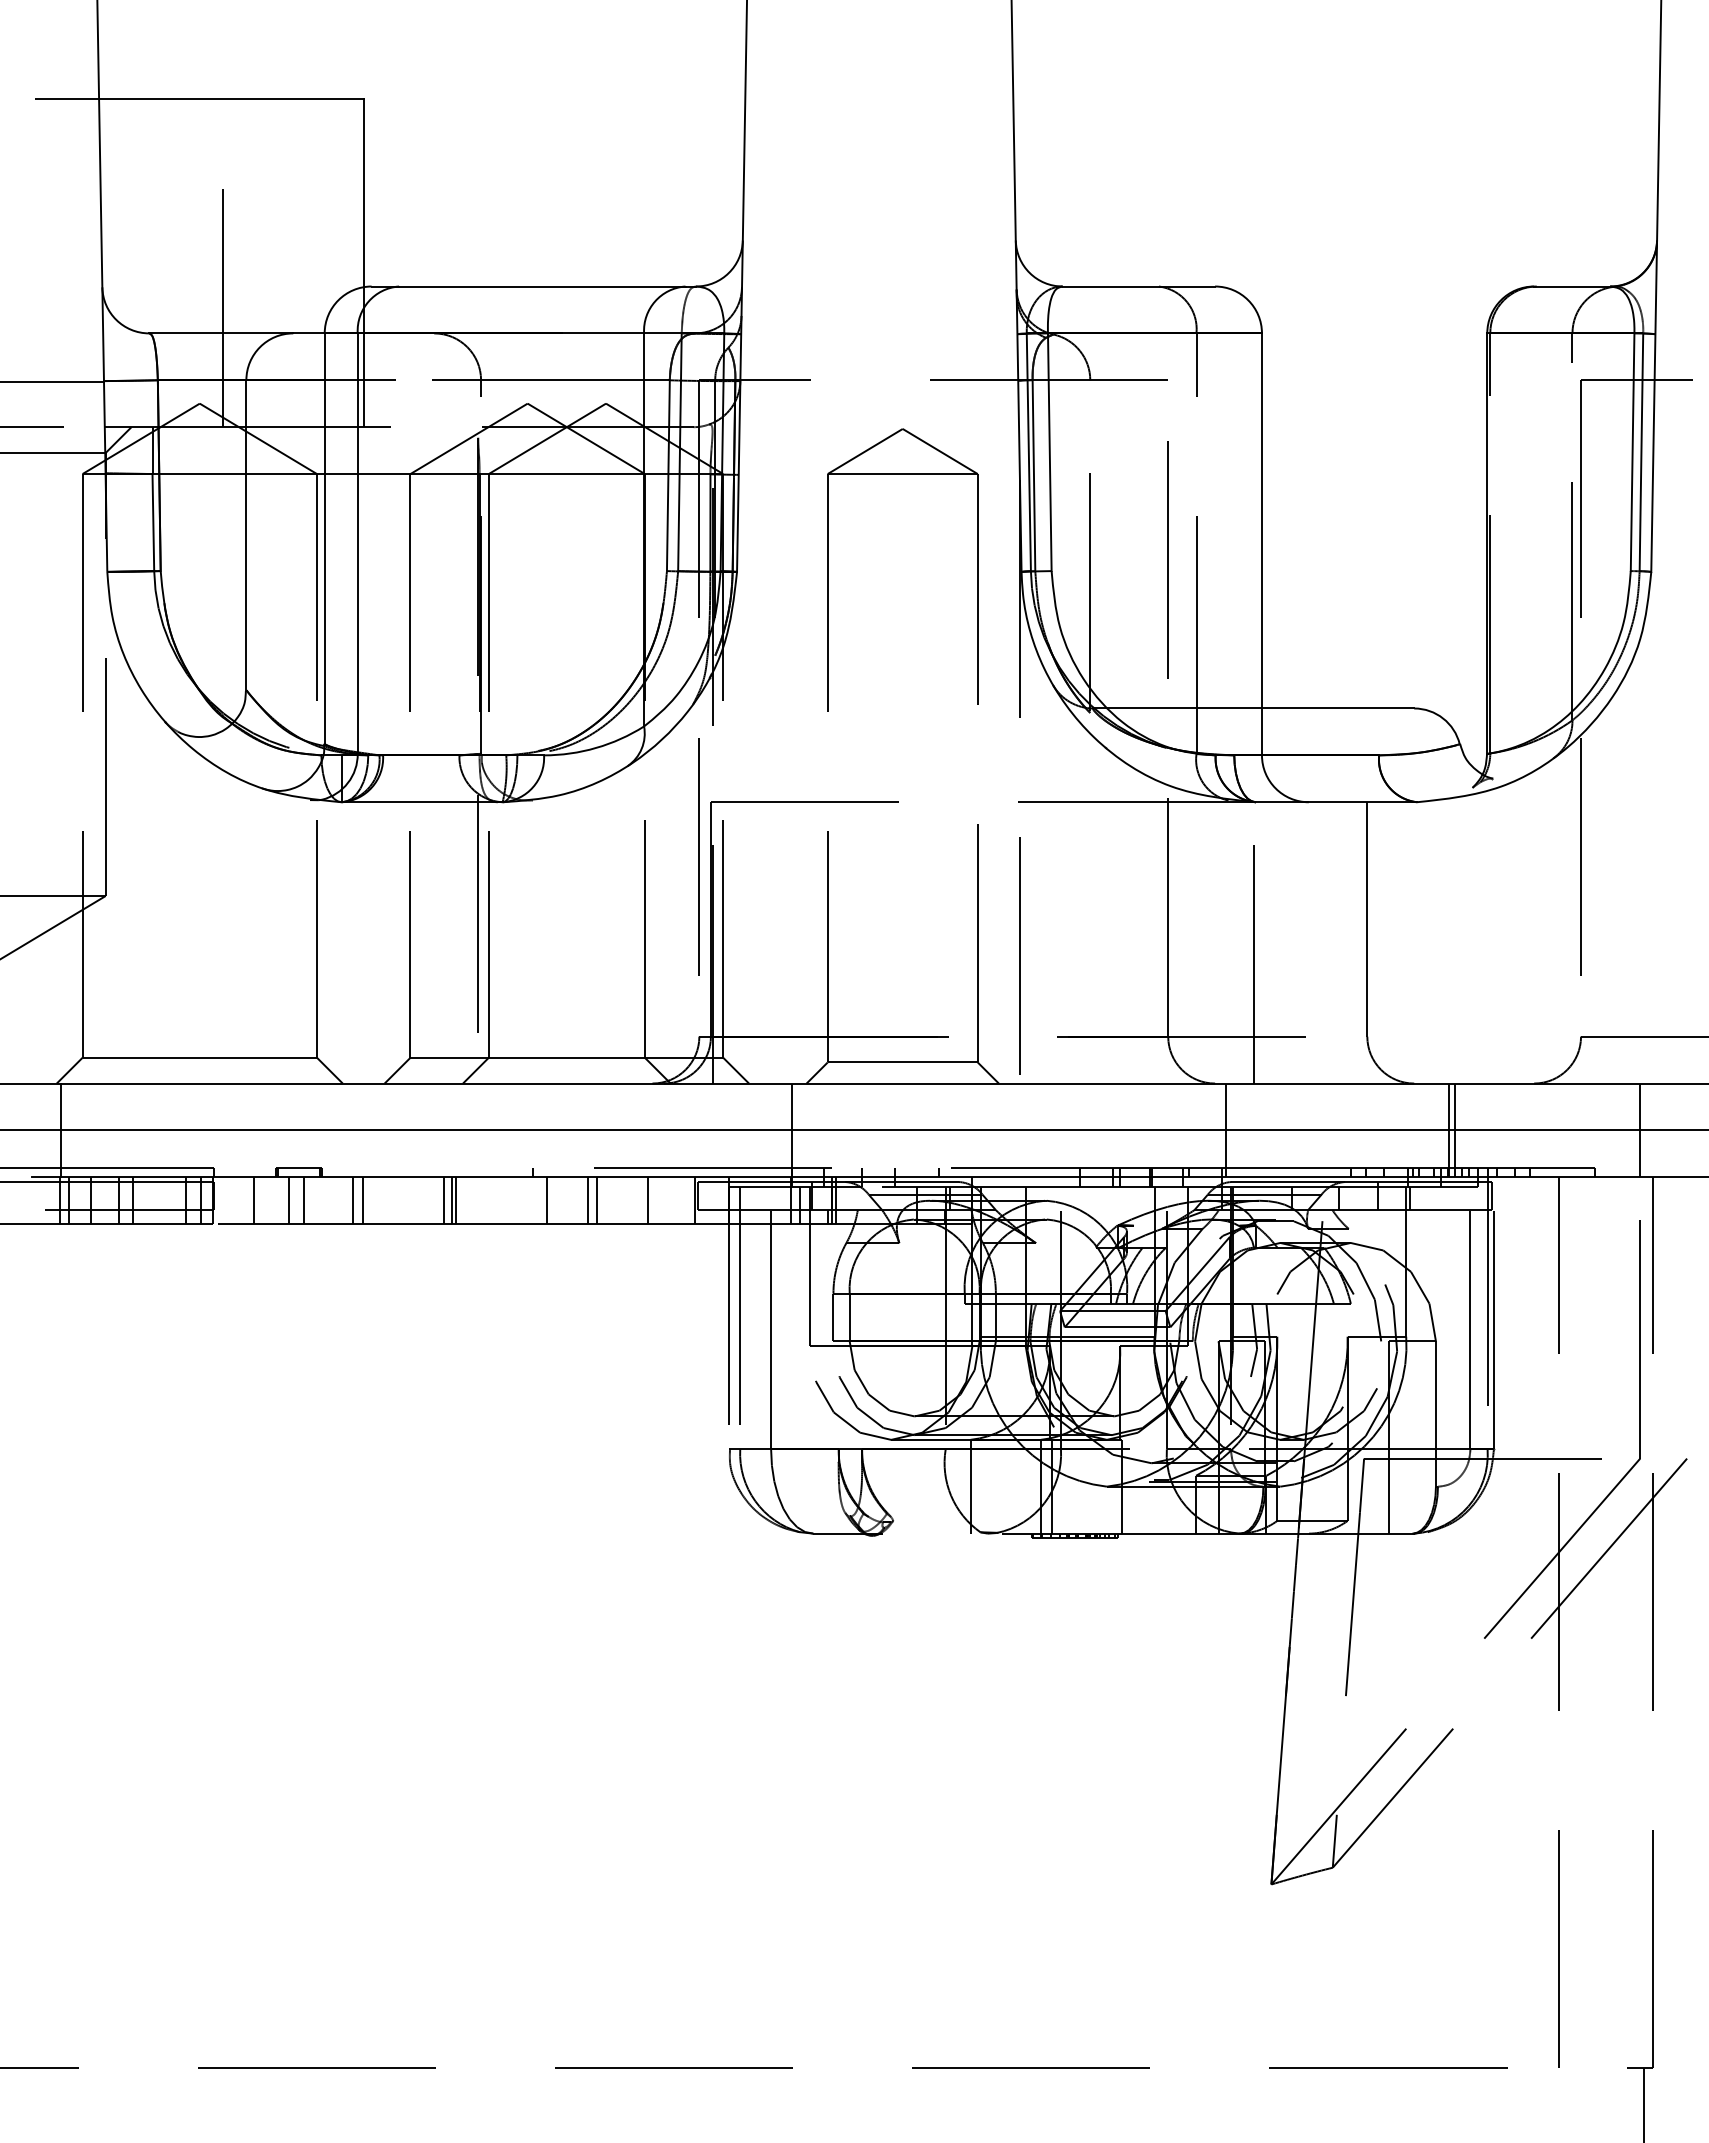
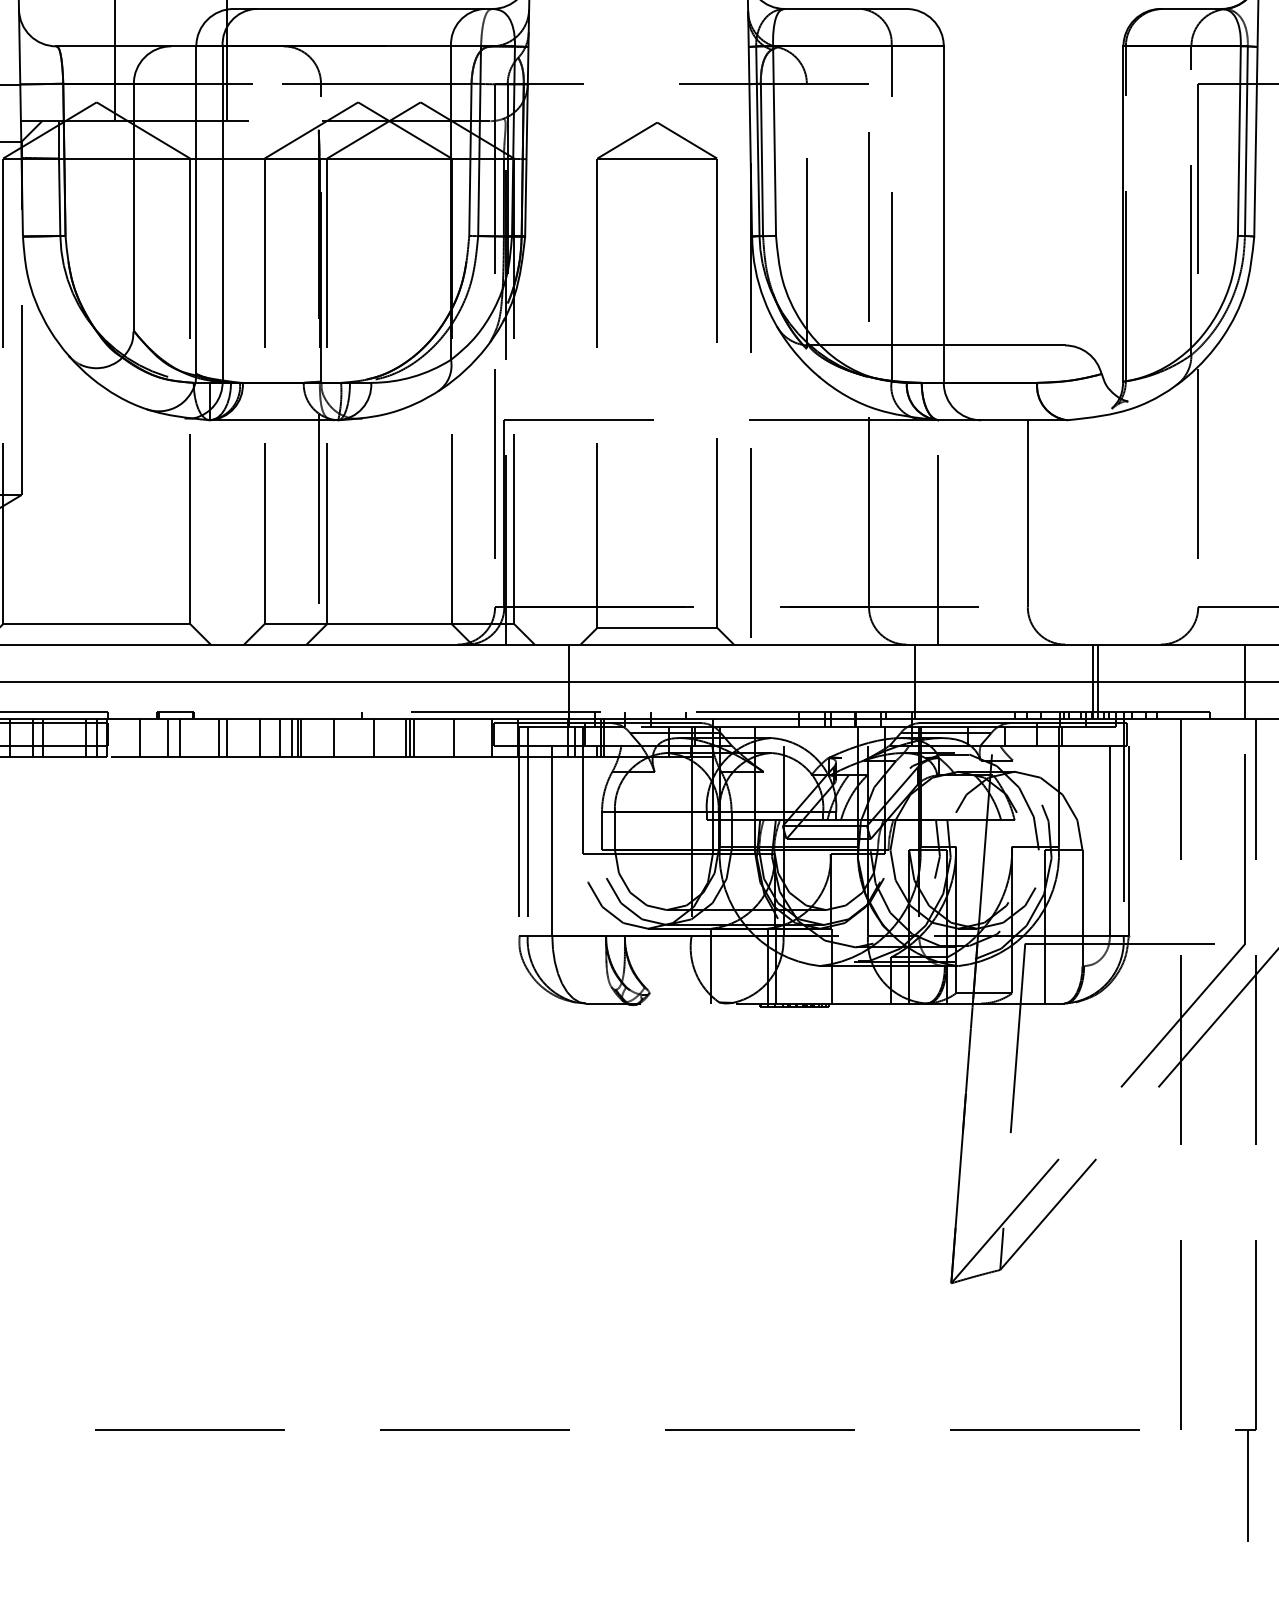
line: (404, 1200) -> (259, 737), added
line: (429, 1200) -> (279, 737), added
line: (497, 1200) -> (334, 737), added
line: (592, 1200) -> (409, 737), added

